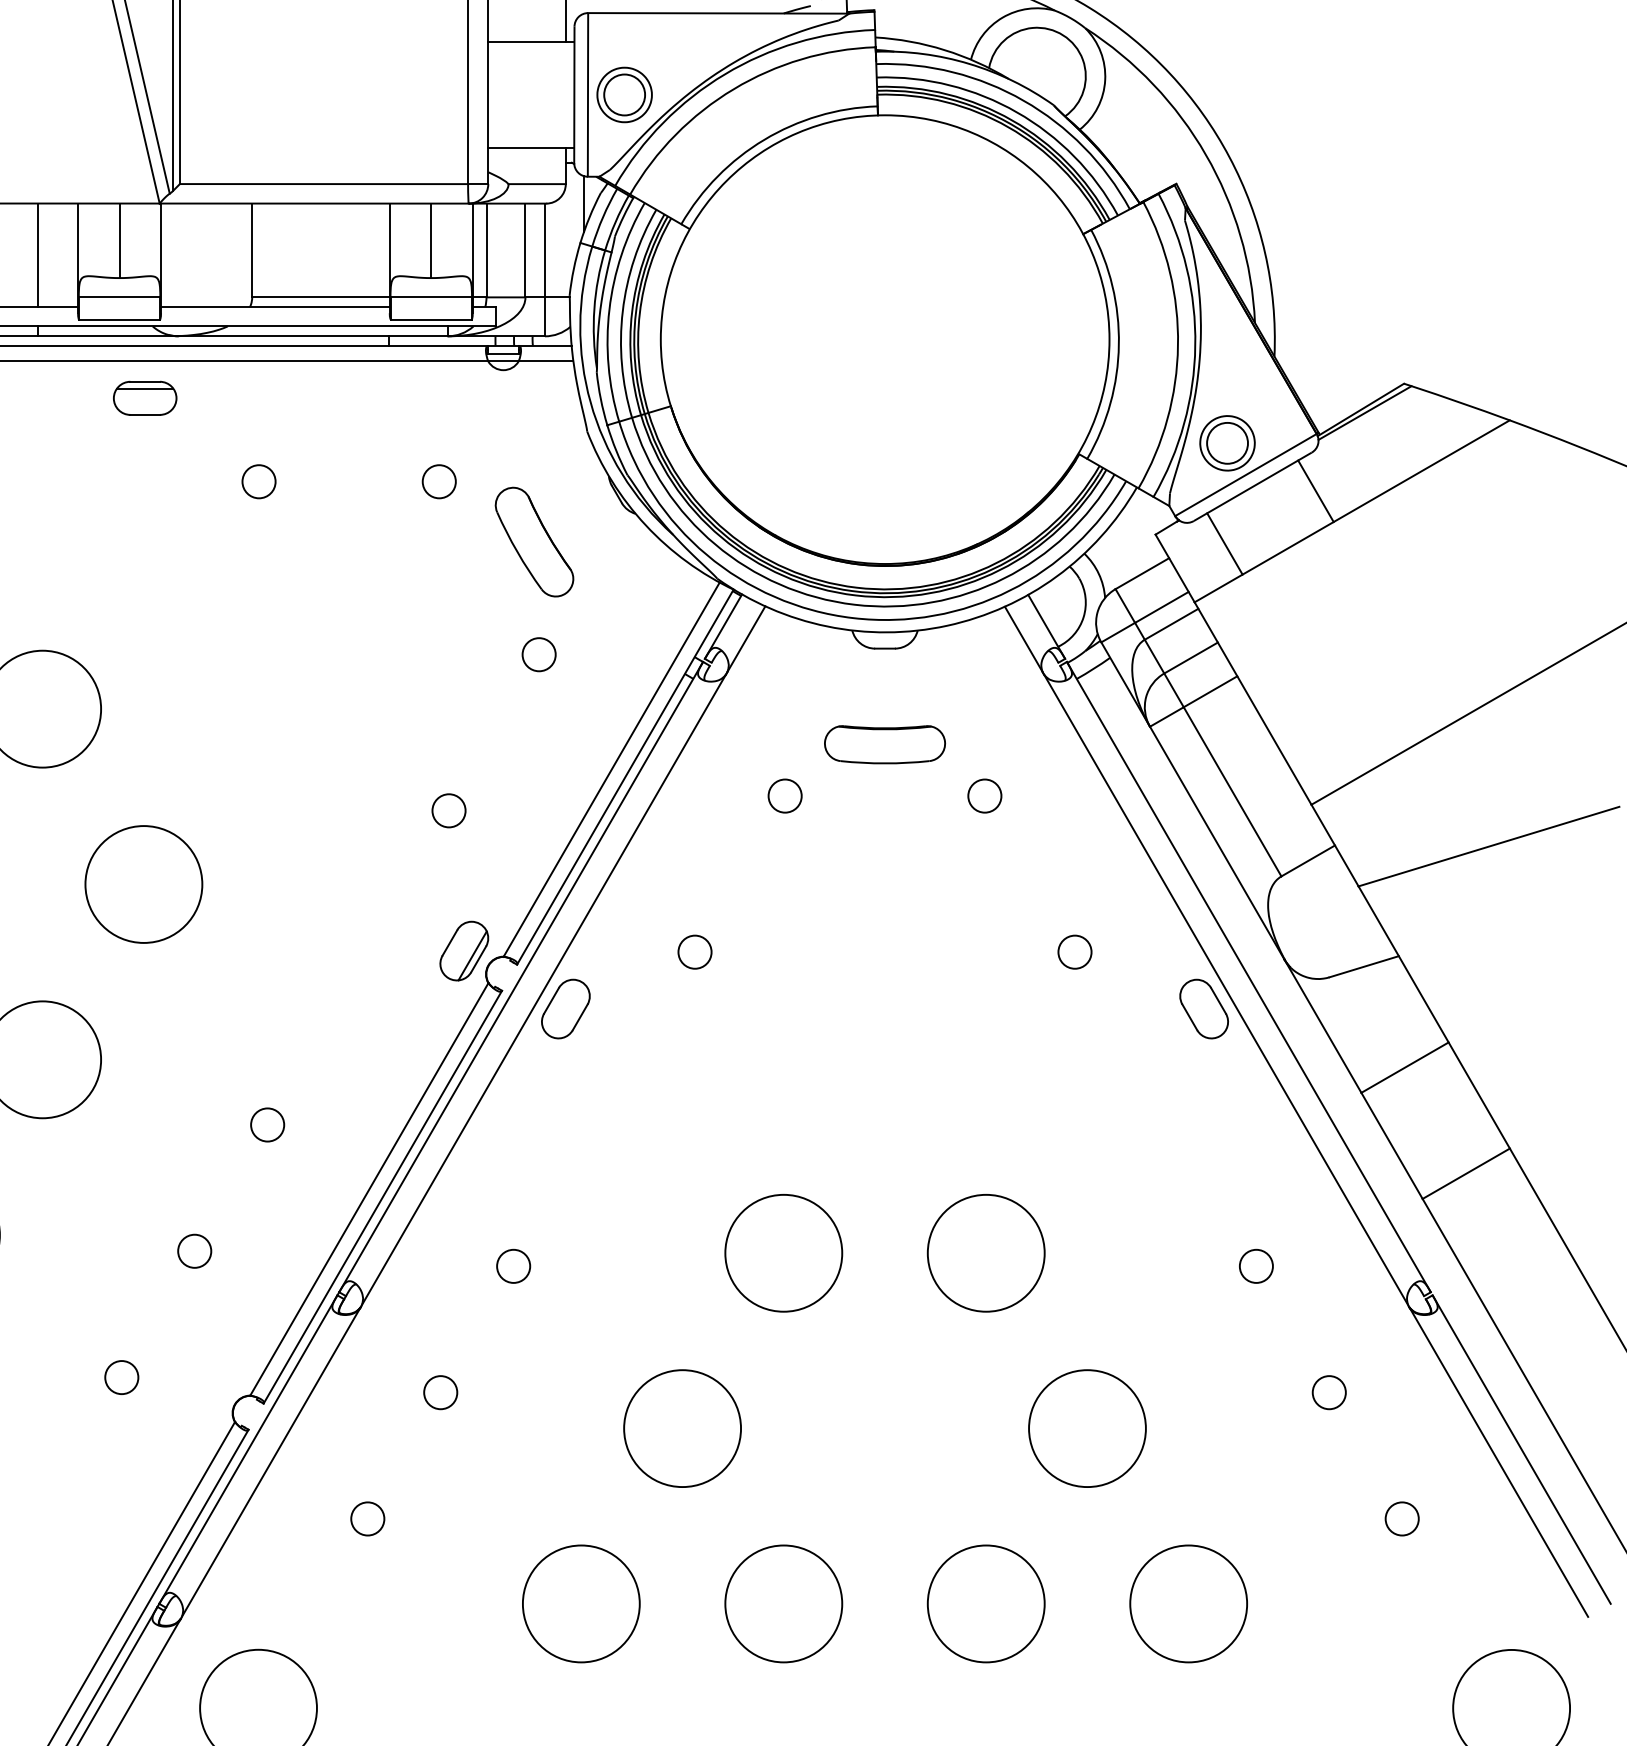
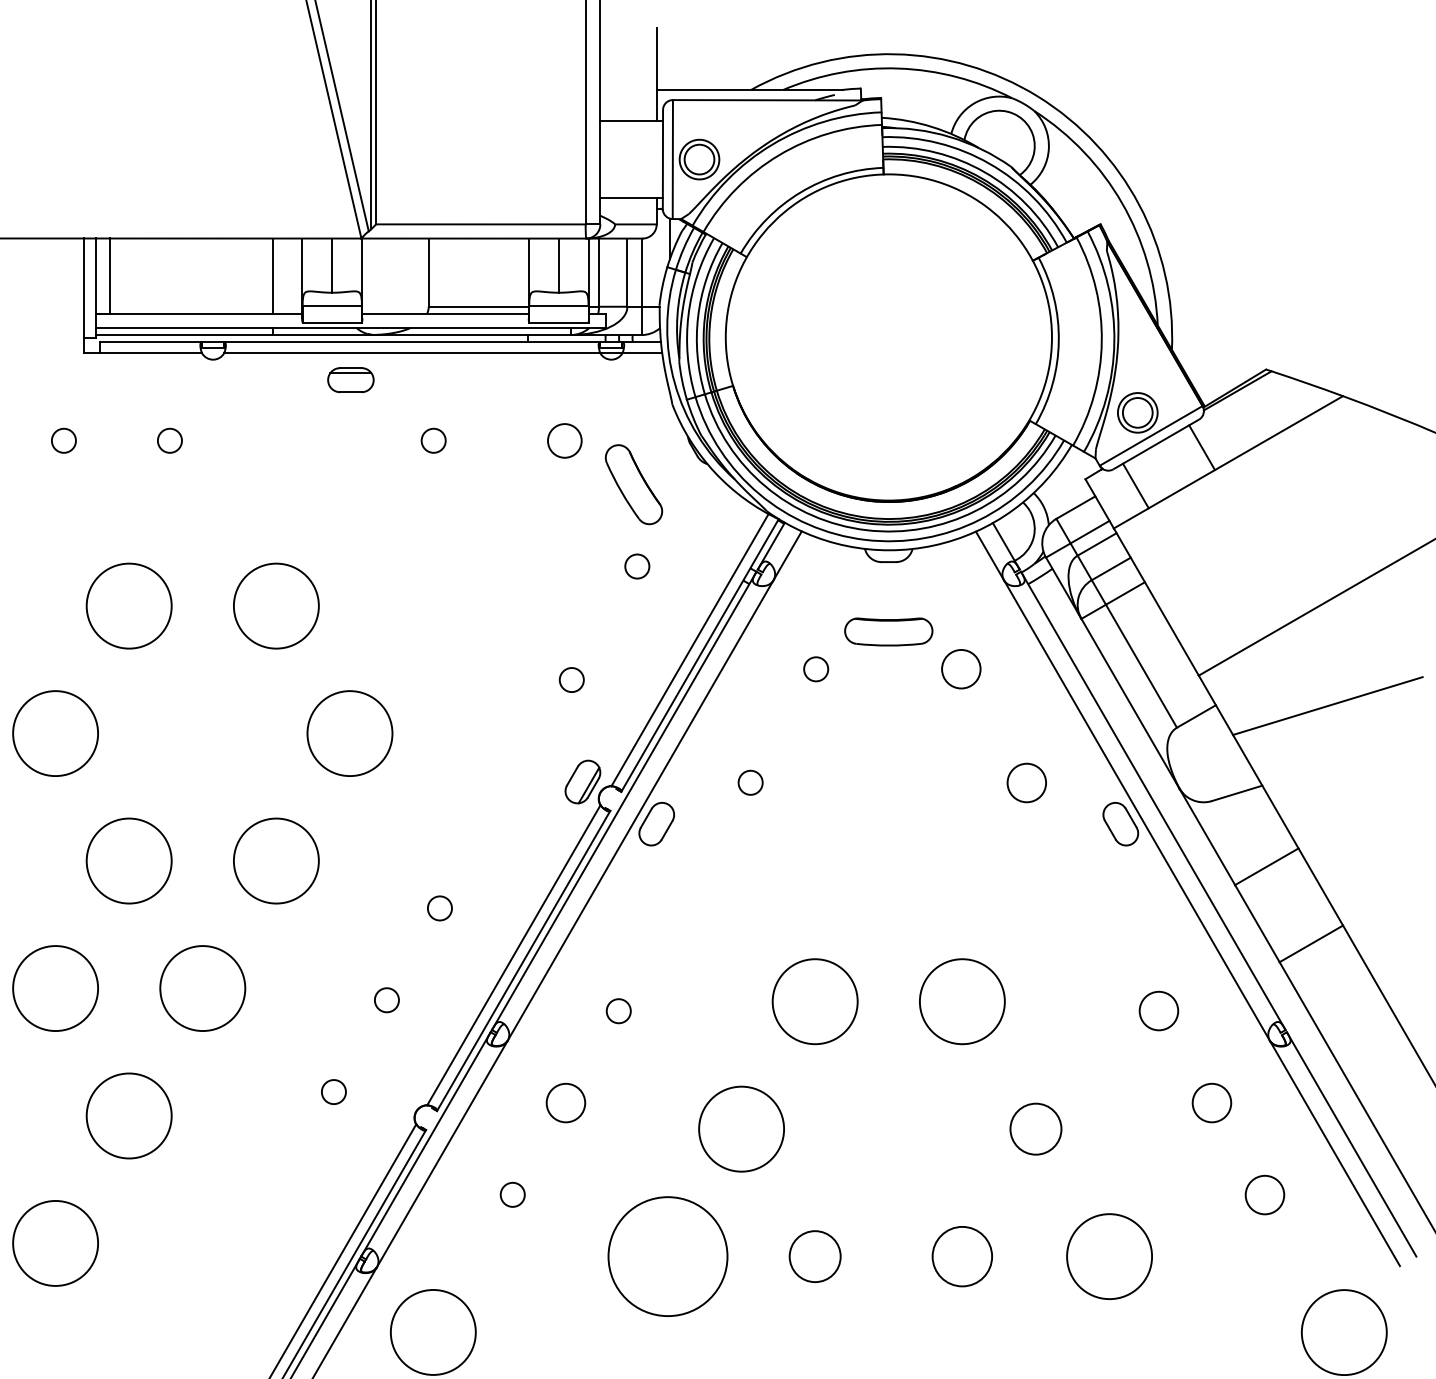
circle: (438, 481) -> (564, 440), size x1.4
circle: (985, 796) -> (961, 669), size x1.6
circle: (1074, 951) -> (1026, 782), size x1.6
circle: (1256, 1266) -> (1158, 1011), size x1.6
circle: (440, 1391) -> (565, 1102), size x1.6
circle: (1328, 1391) -> (1211, 1102), size x1.6
circle: (1086, 1427) -> (1035, 1128), size x0.6
circle: (1401, 1518) -> (1264, 1194), size x1.6
circle: (580, 1603) -> (667, 1256), size x1.4
circle: (782, 1603) -> (814, 1256), size x0.6
circle: (985, 1603) -> (961, 1256), size x0.7

